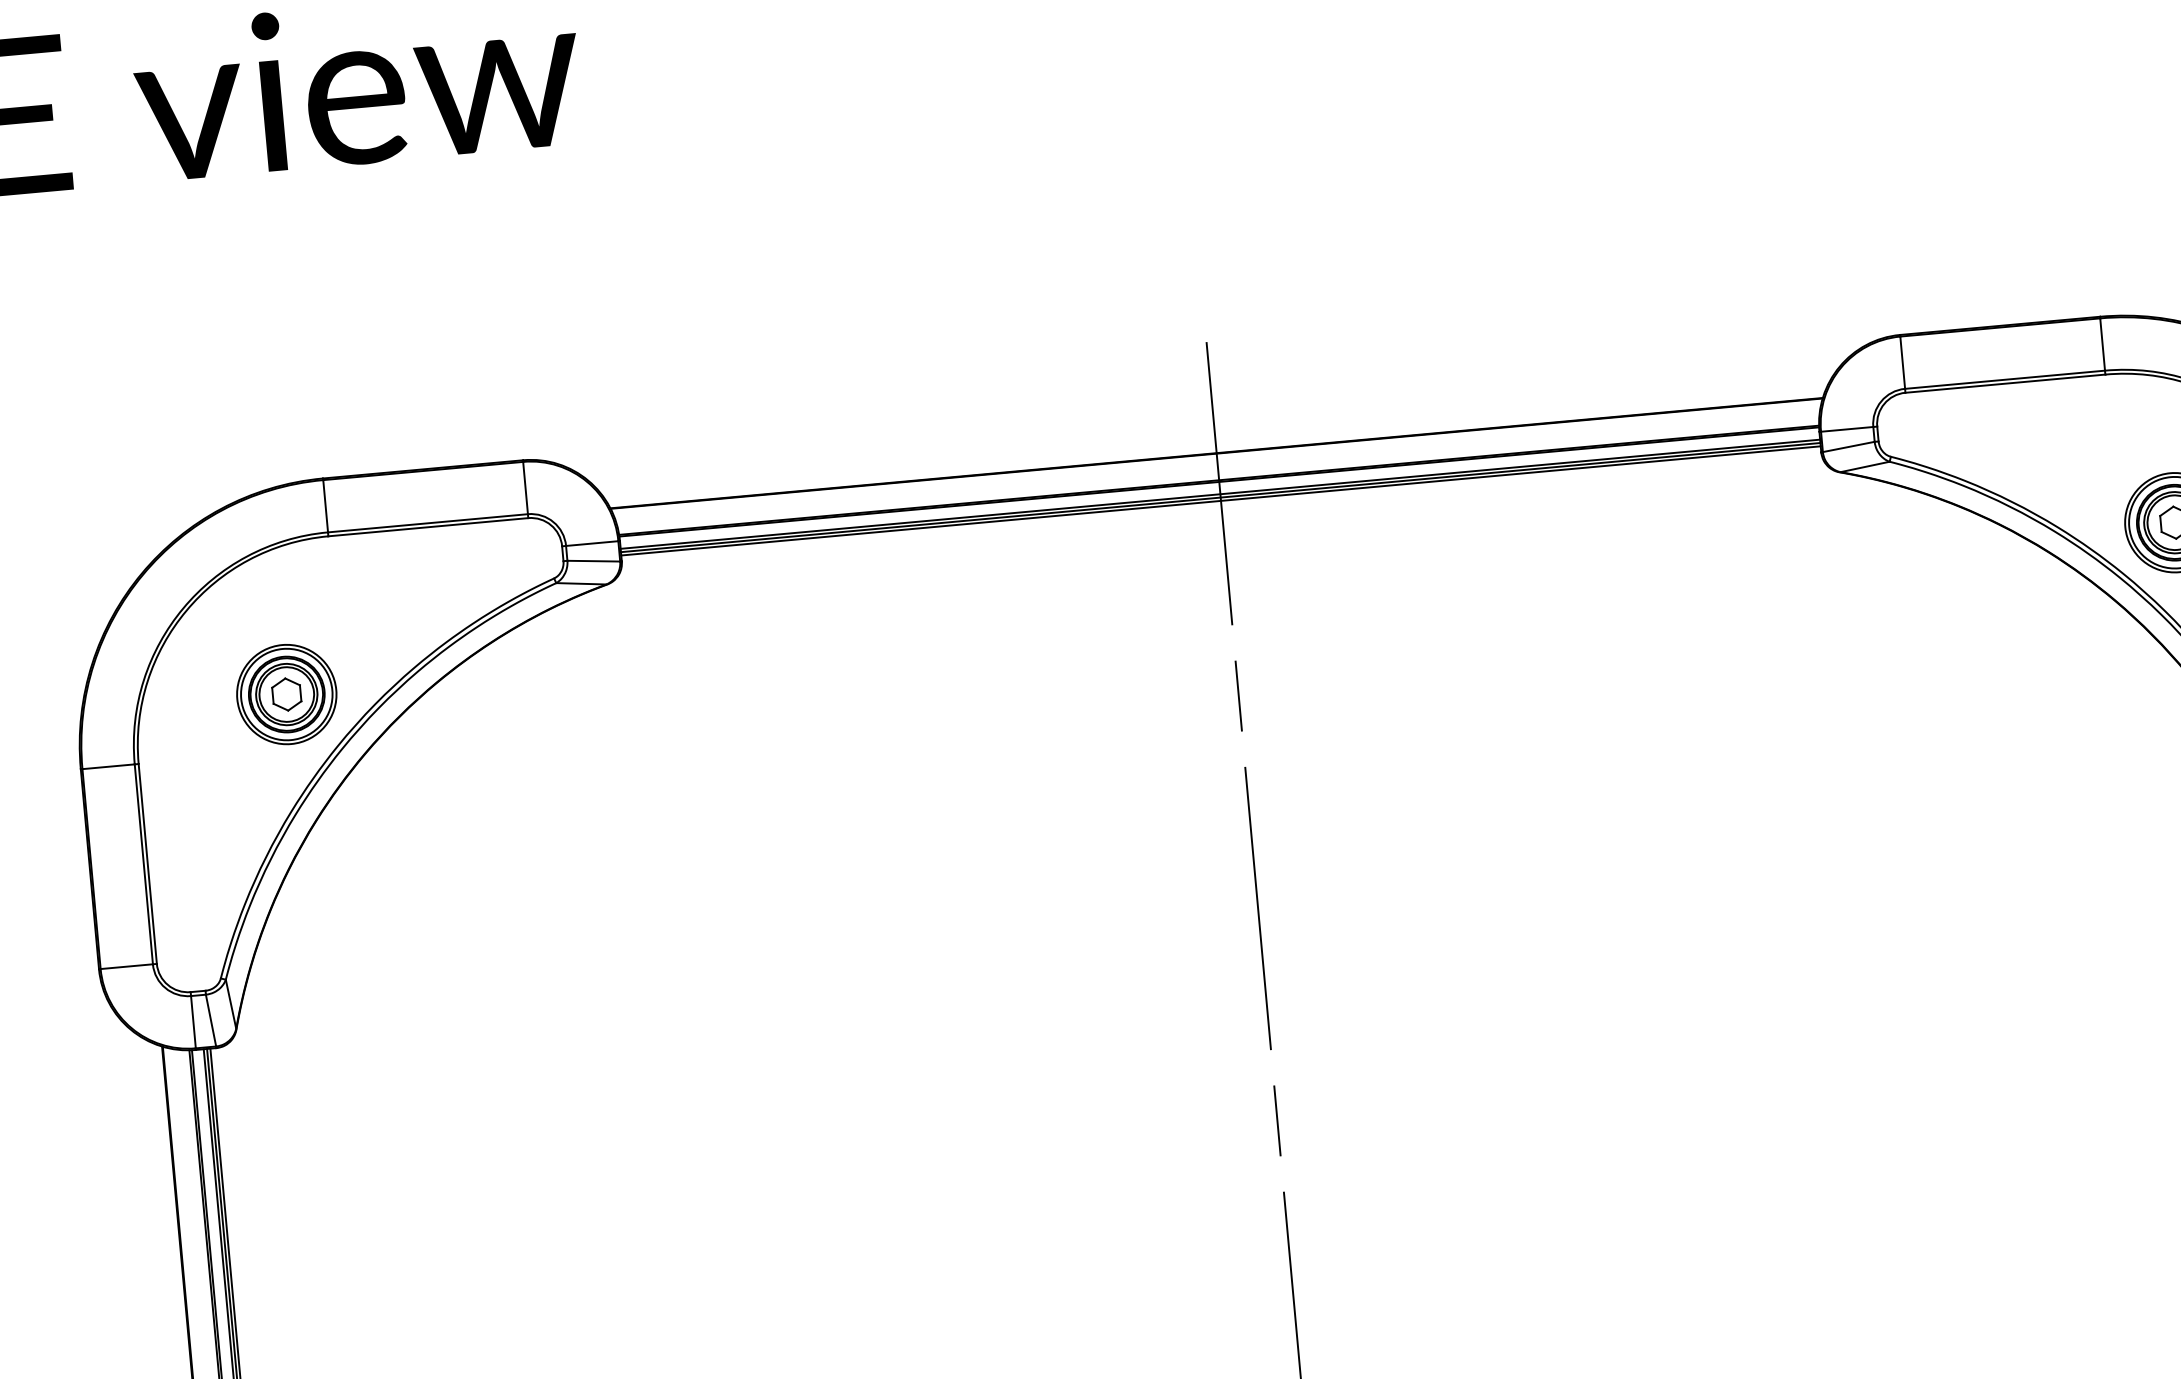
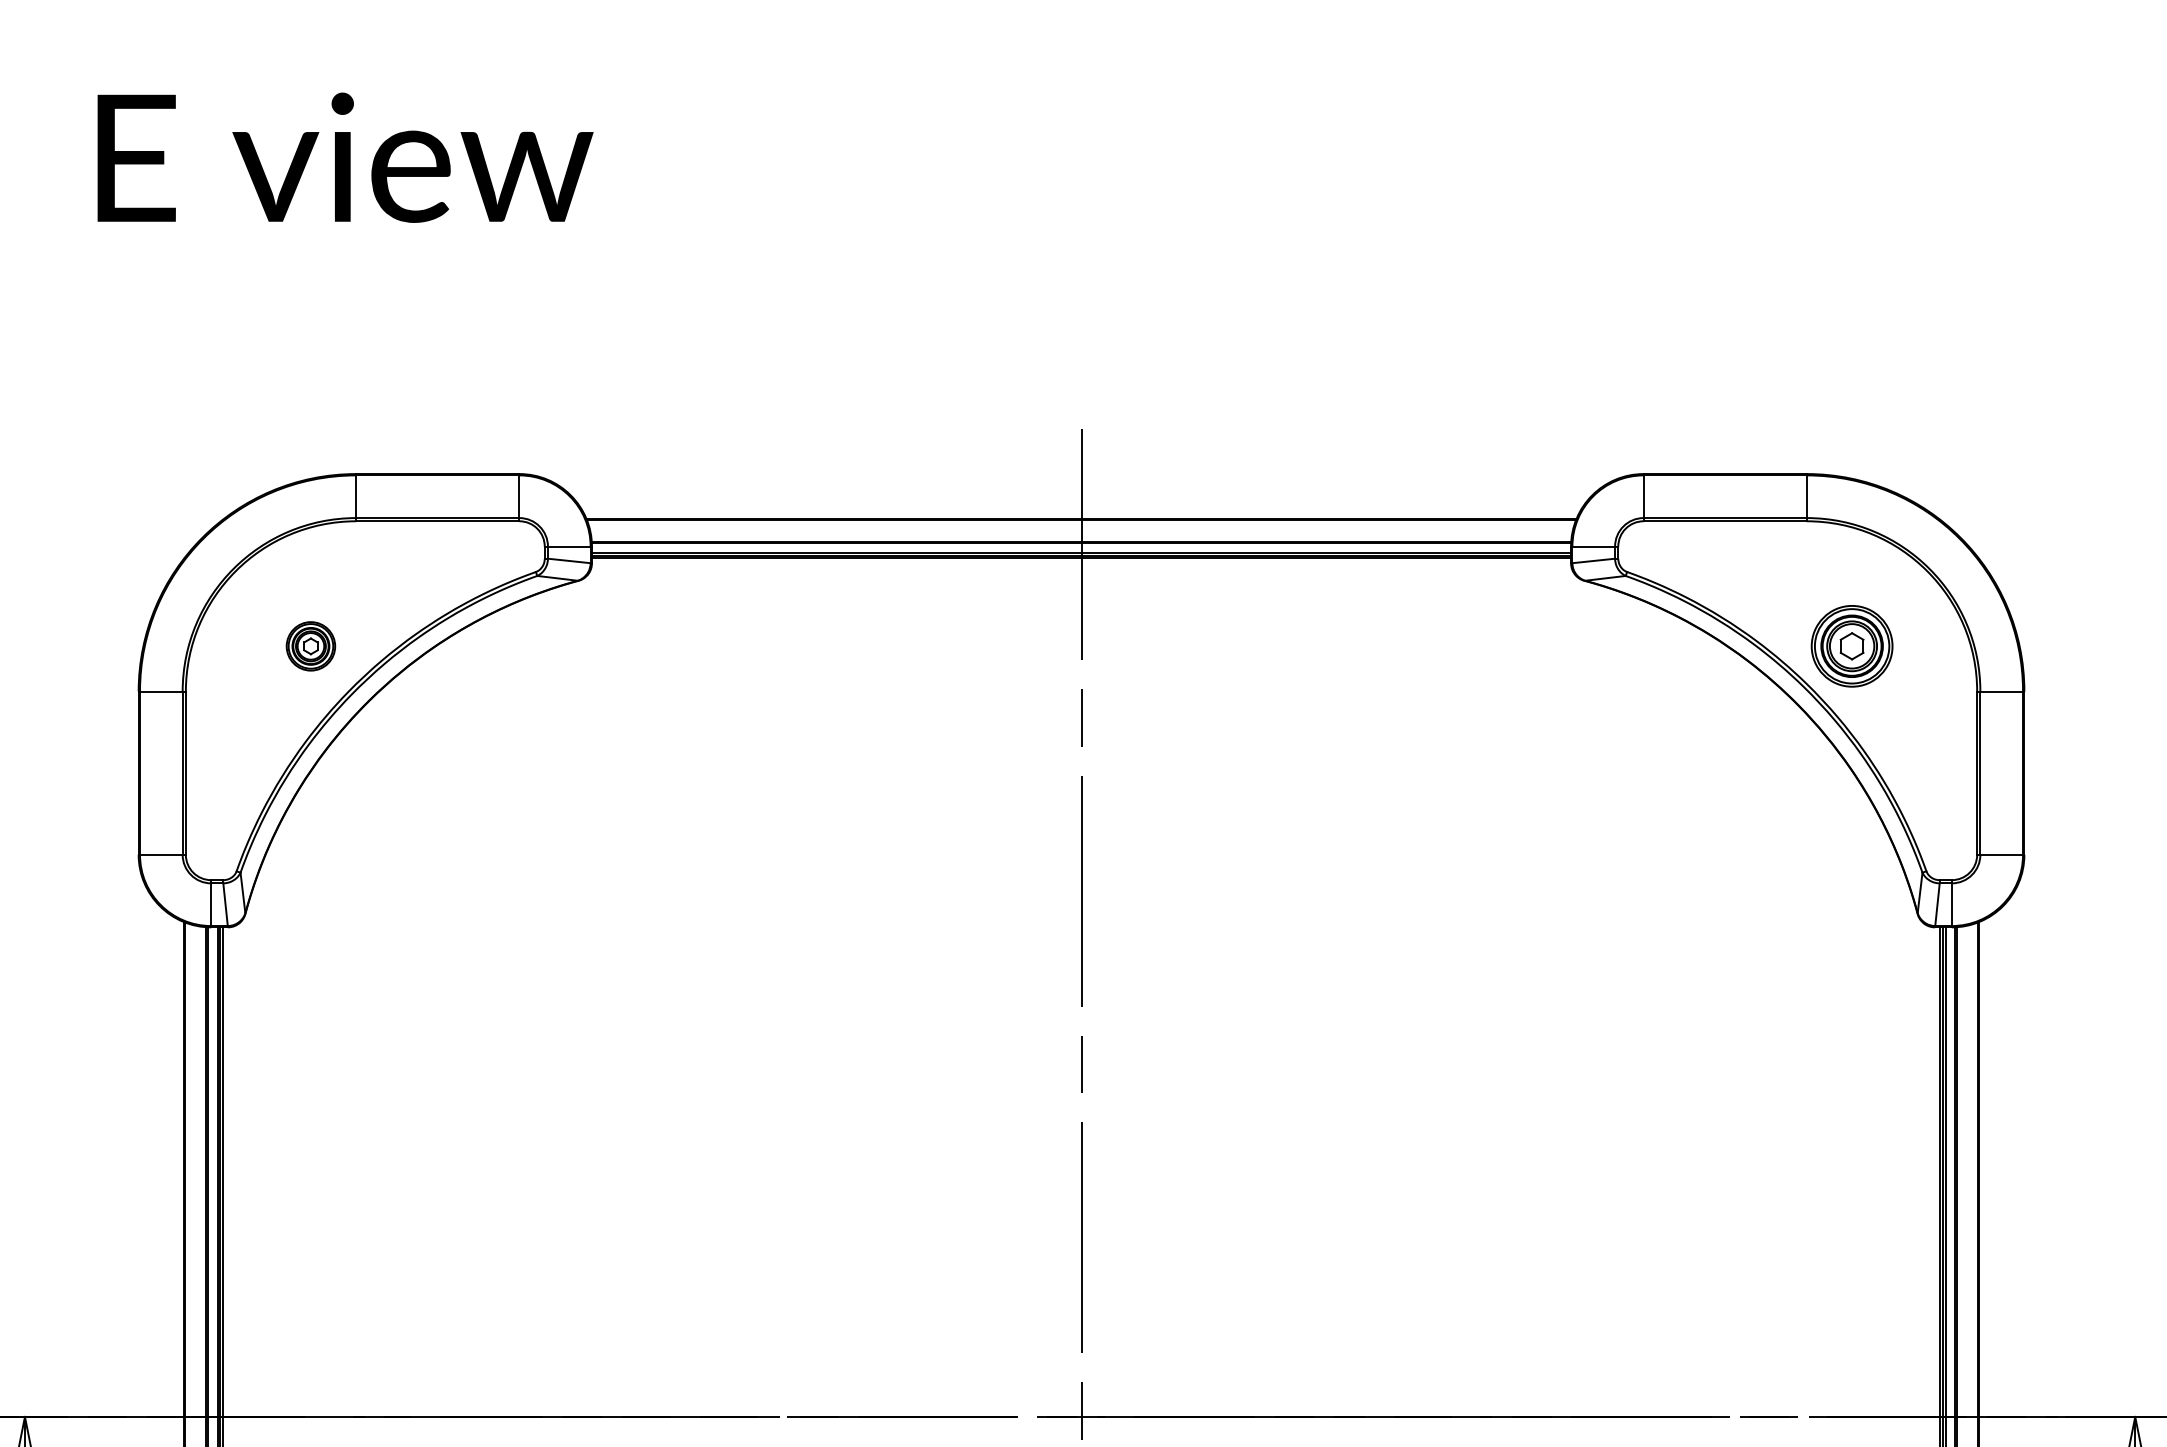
part: (286, 694) -> (310, 646), size x0.6

